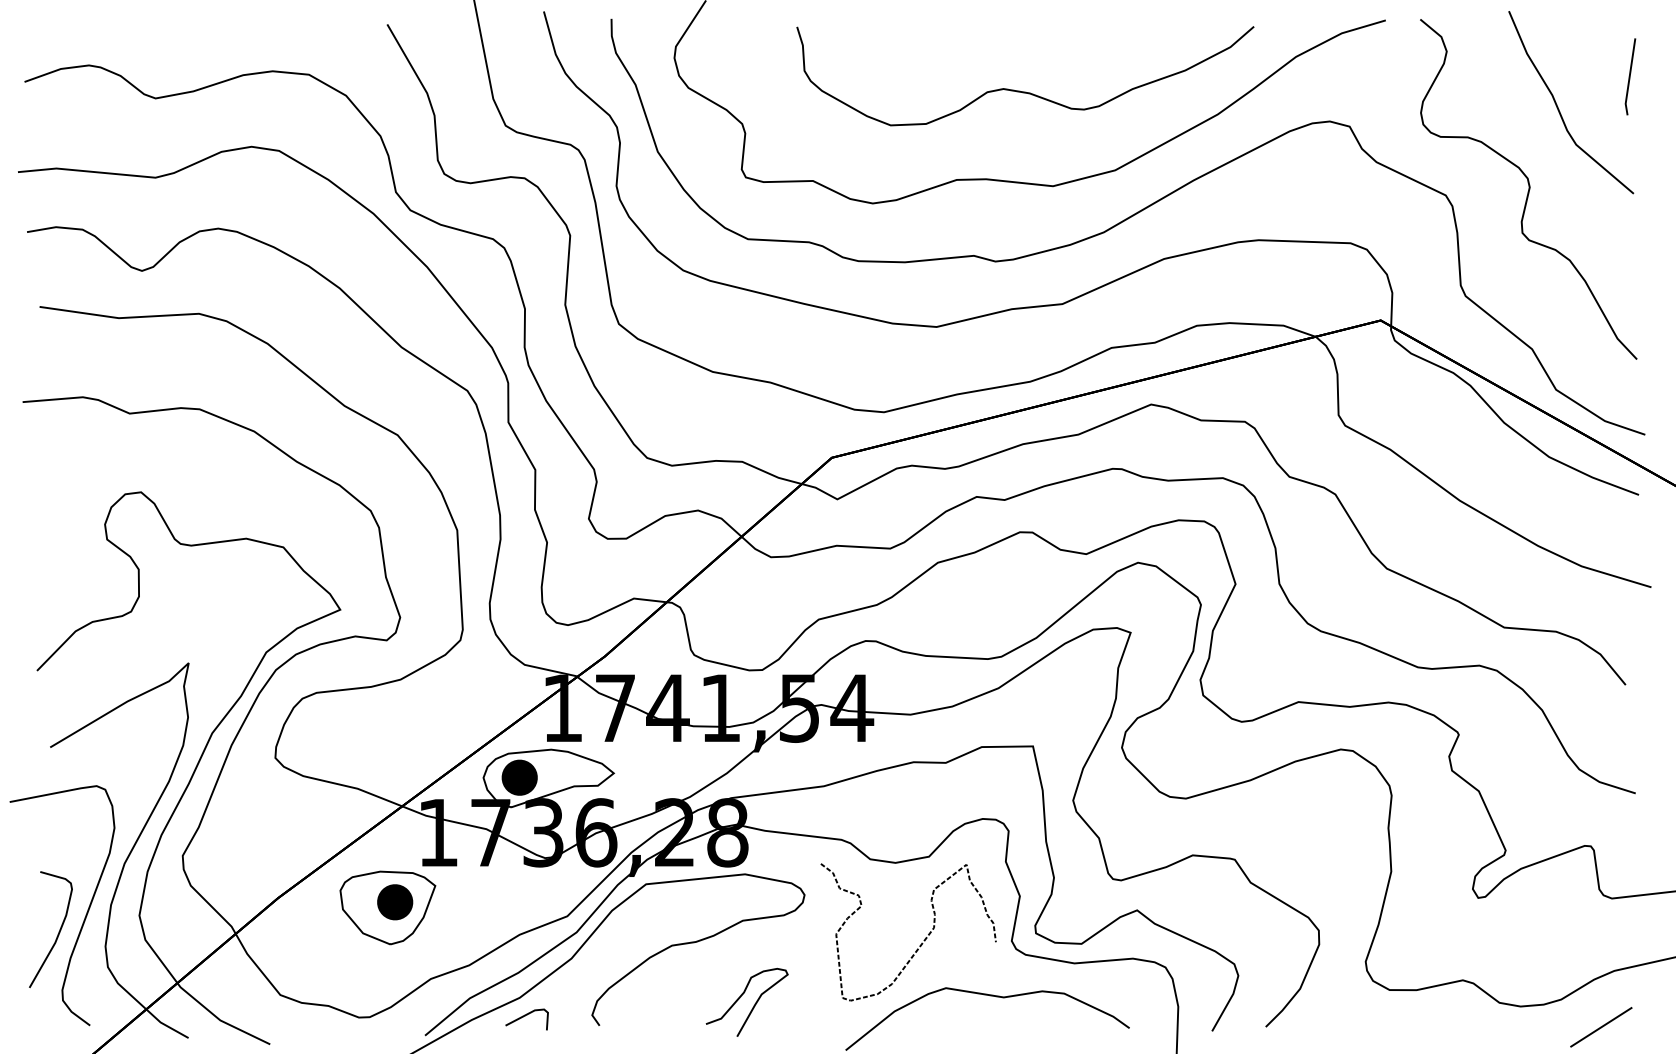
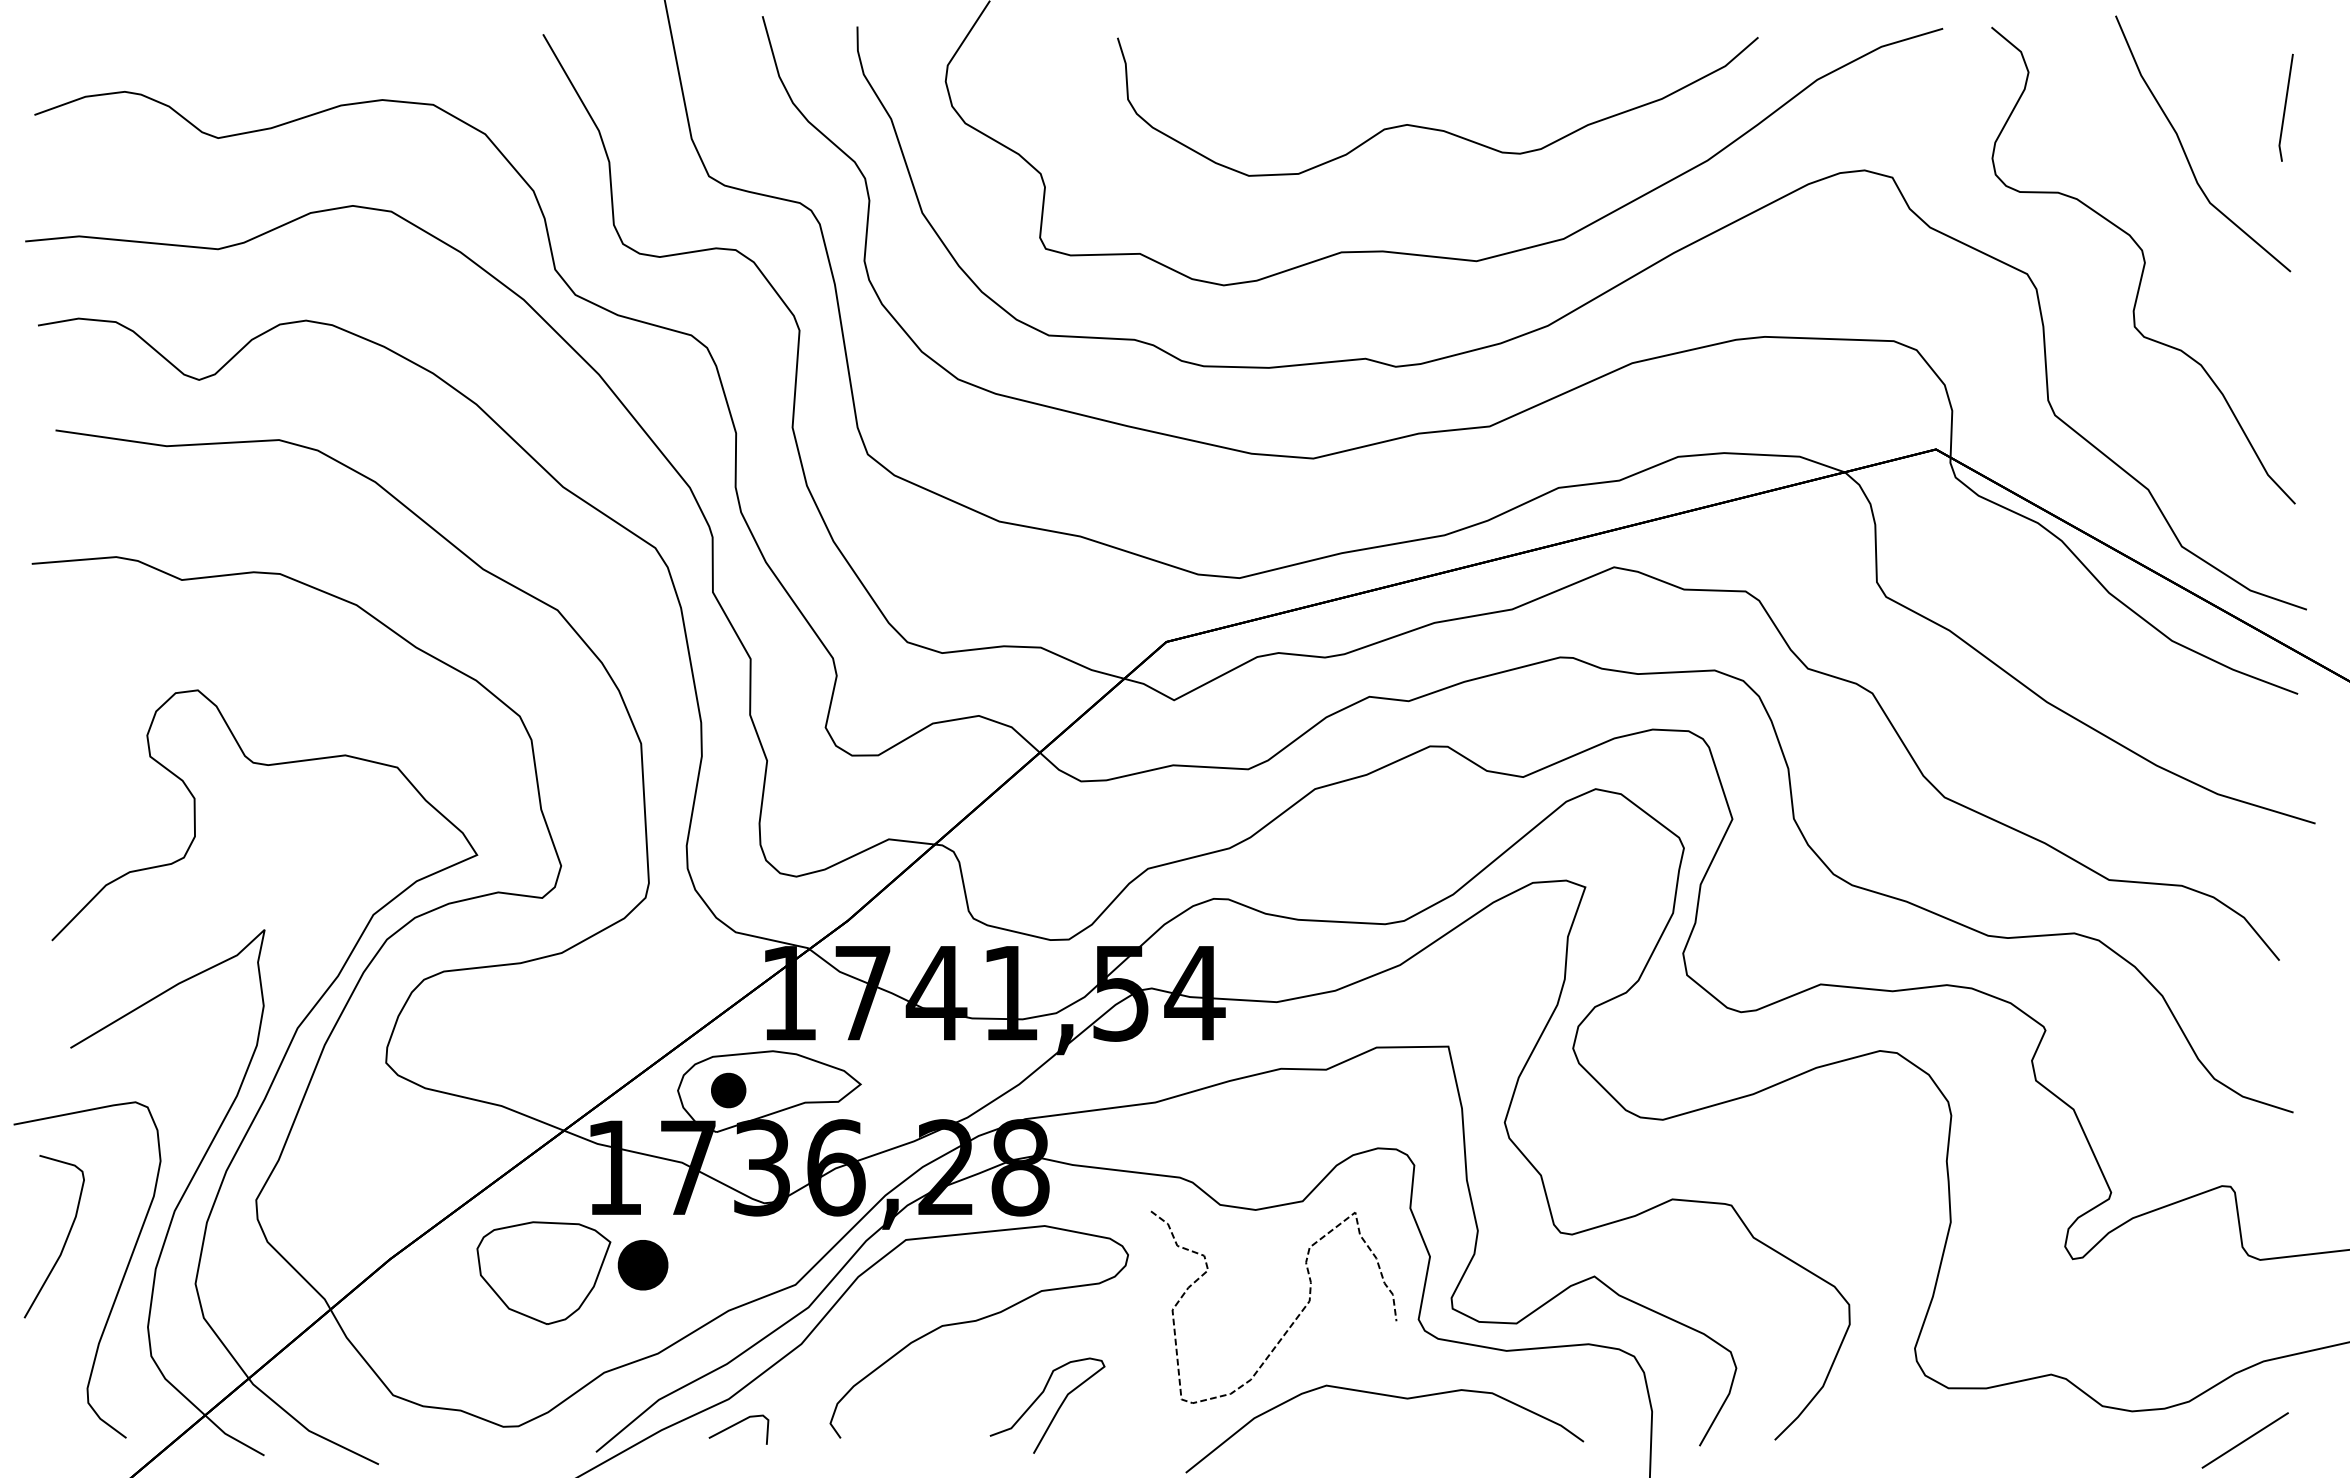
part: (519, 777) -> (728, 1090), size x0.7
part: (394, 902) -> (642, 1265), moved
part: (58, 931) -> (65, 1239), moved

